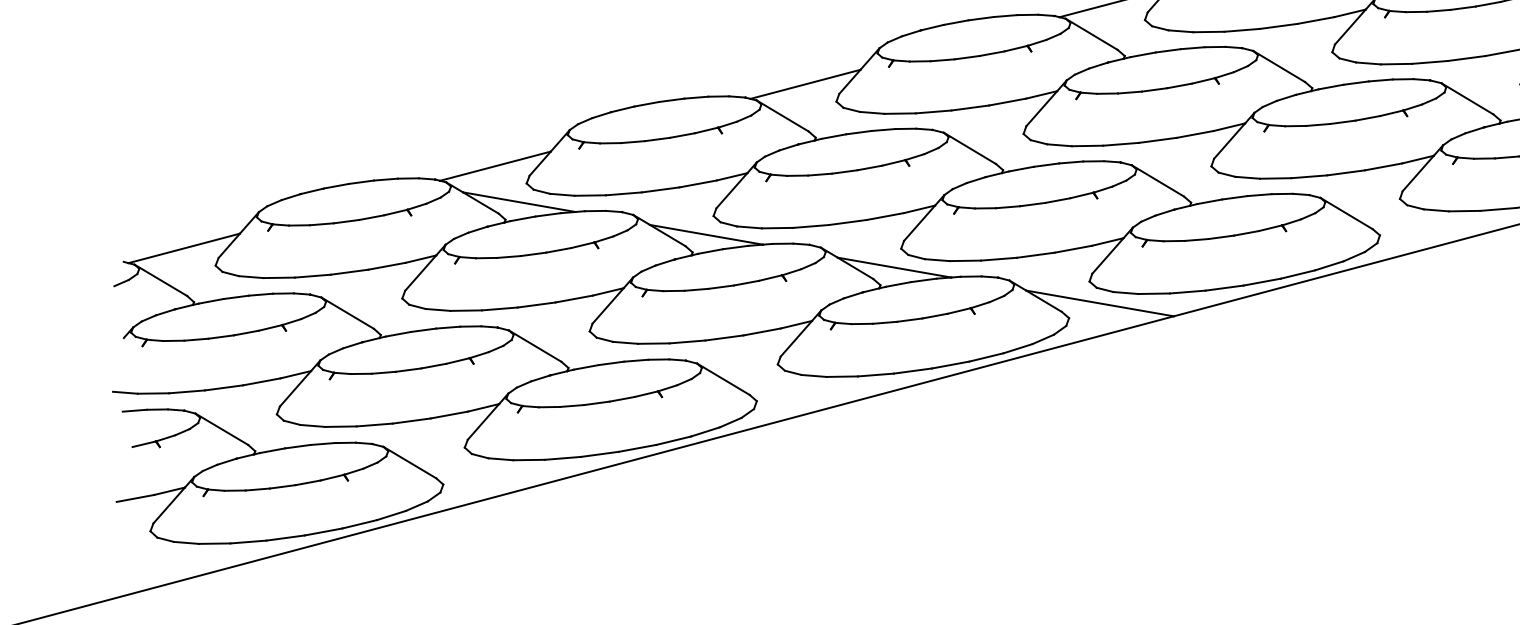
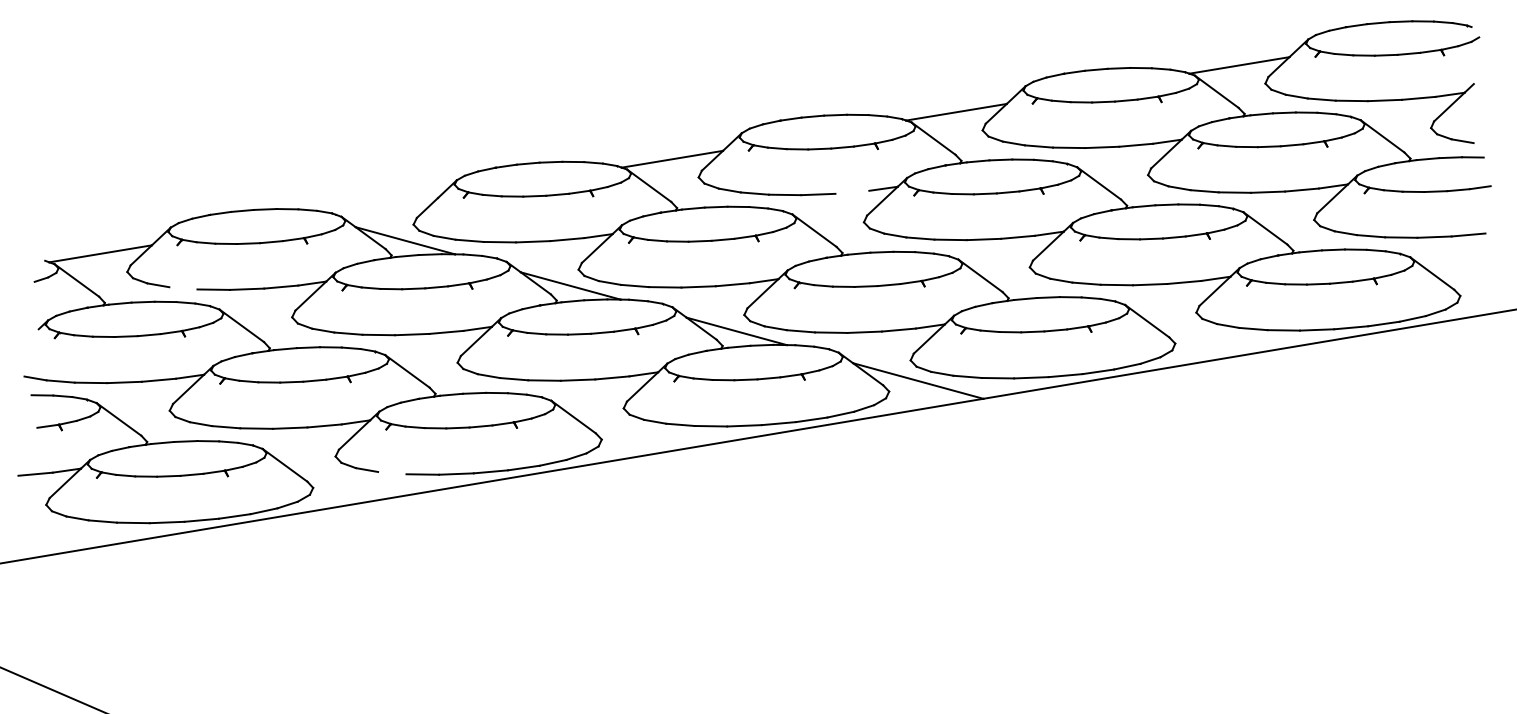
line: (1007, 101) -> (852, 191), removed
line: (495, 166) -> (387, 206), removed
line: (279, 278) -> (183, 288), removed
line: (529, 459) -> (392, 472), removed

